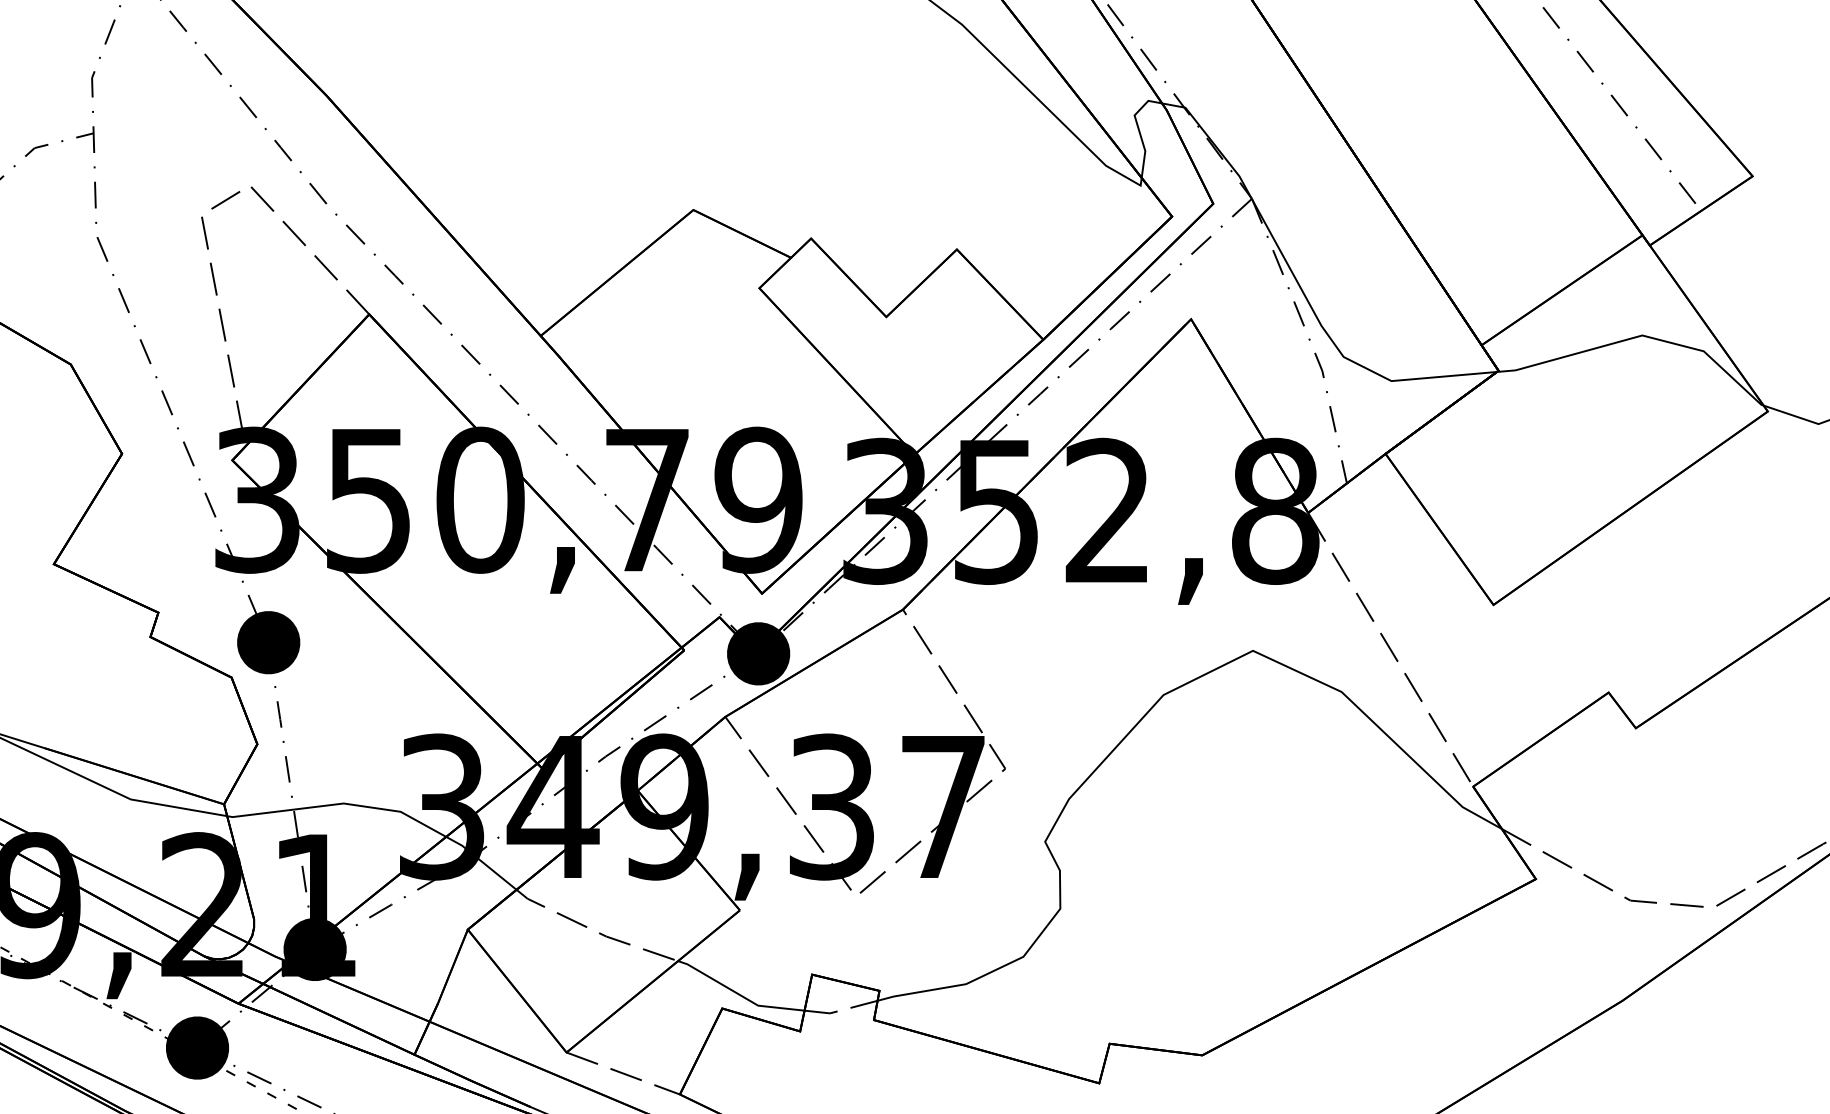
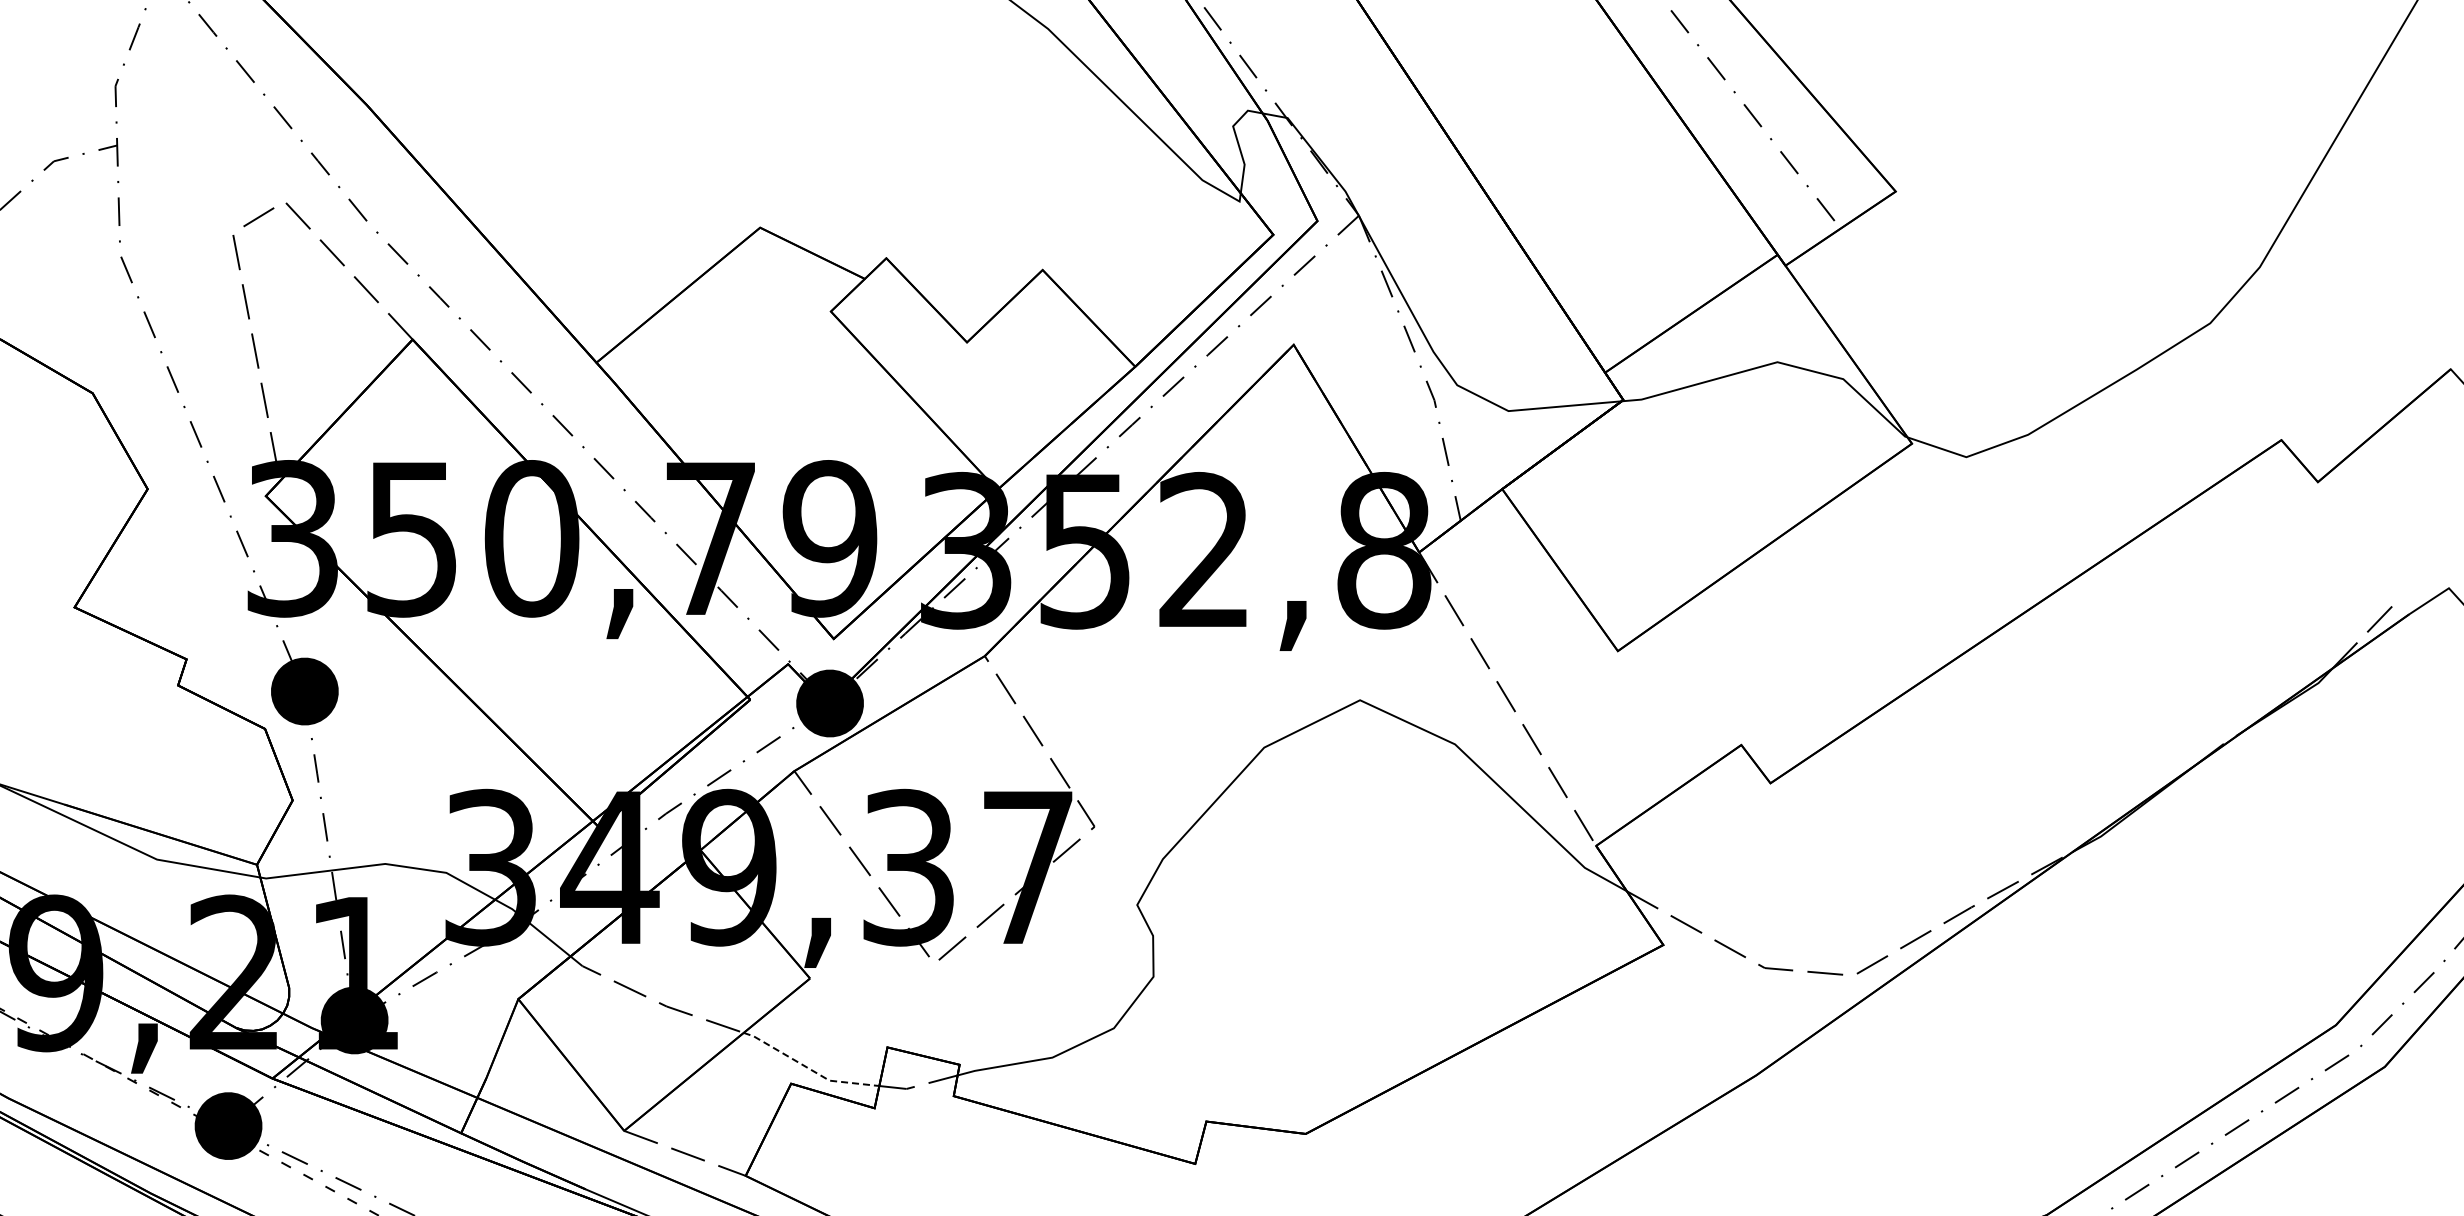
line: (738, 994) -> (808, 1068), solid -> dashed

